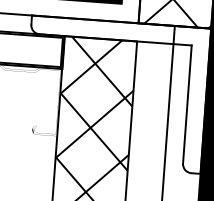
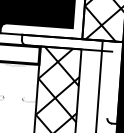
line: (186, 103) -> (109, 84), removed

